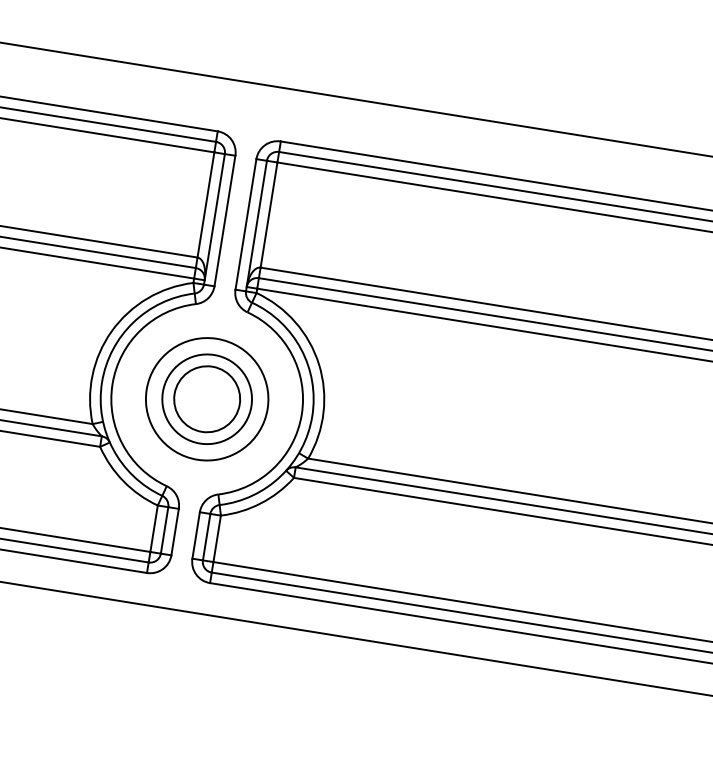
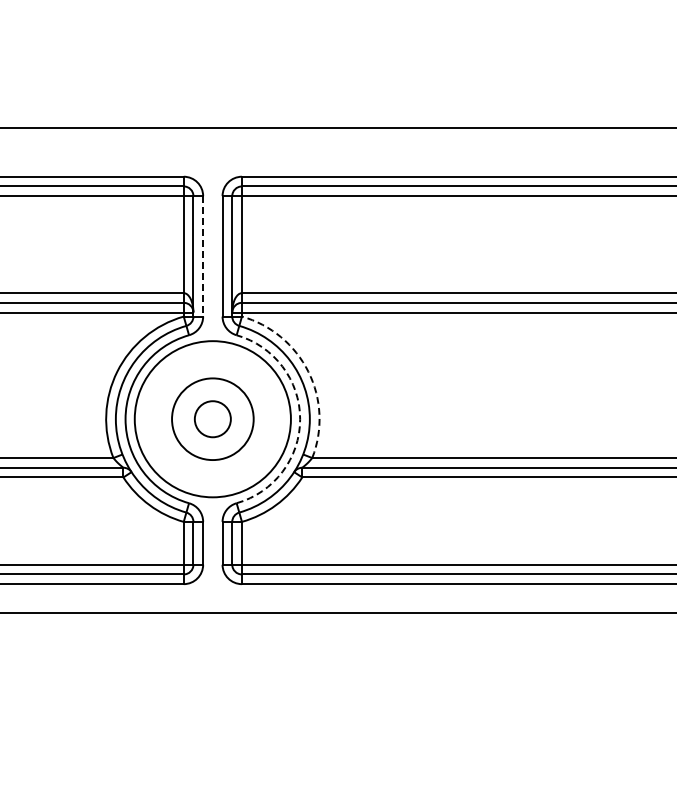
line: (225, 221) -> (203, 256), solid -> dashed
arc: (319, 364) -> (308, 371), solid -> dashed
circle: (206, 399) -> (212, 419), size x0.6
circle: (206, 399) -> (212, 419), size x1.4
arc: (302, 414) -> (300, 419), solid -> dashed

